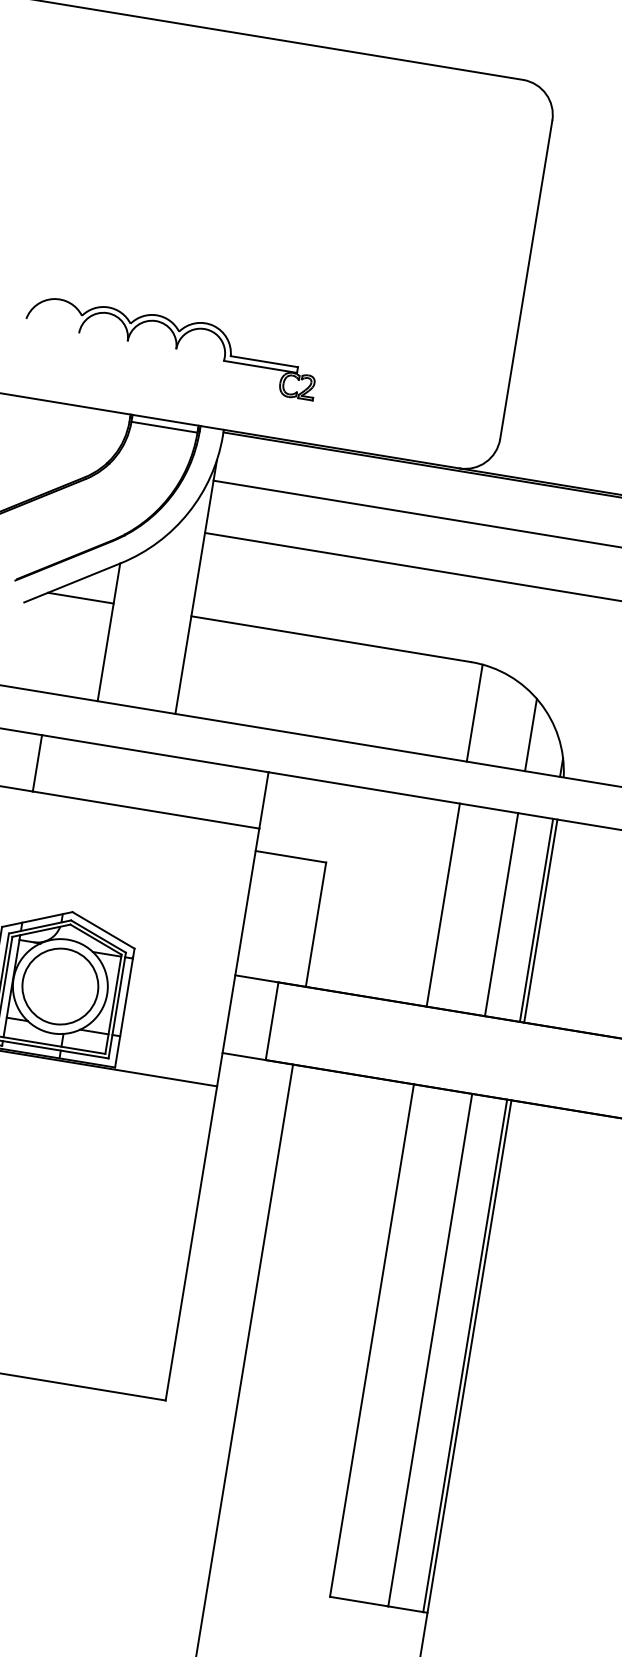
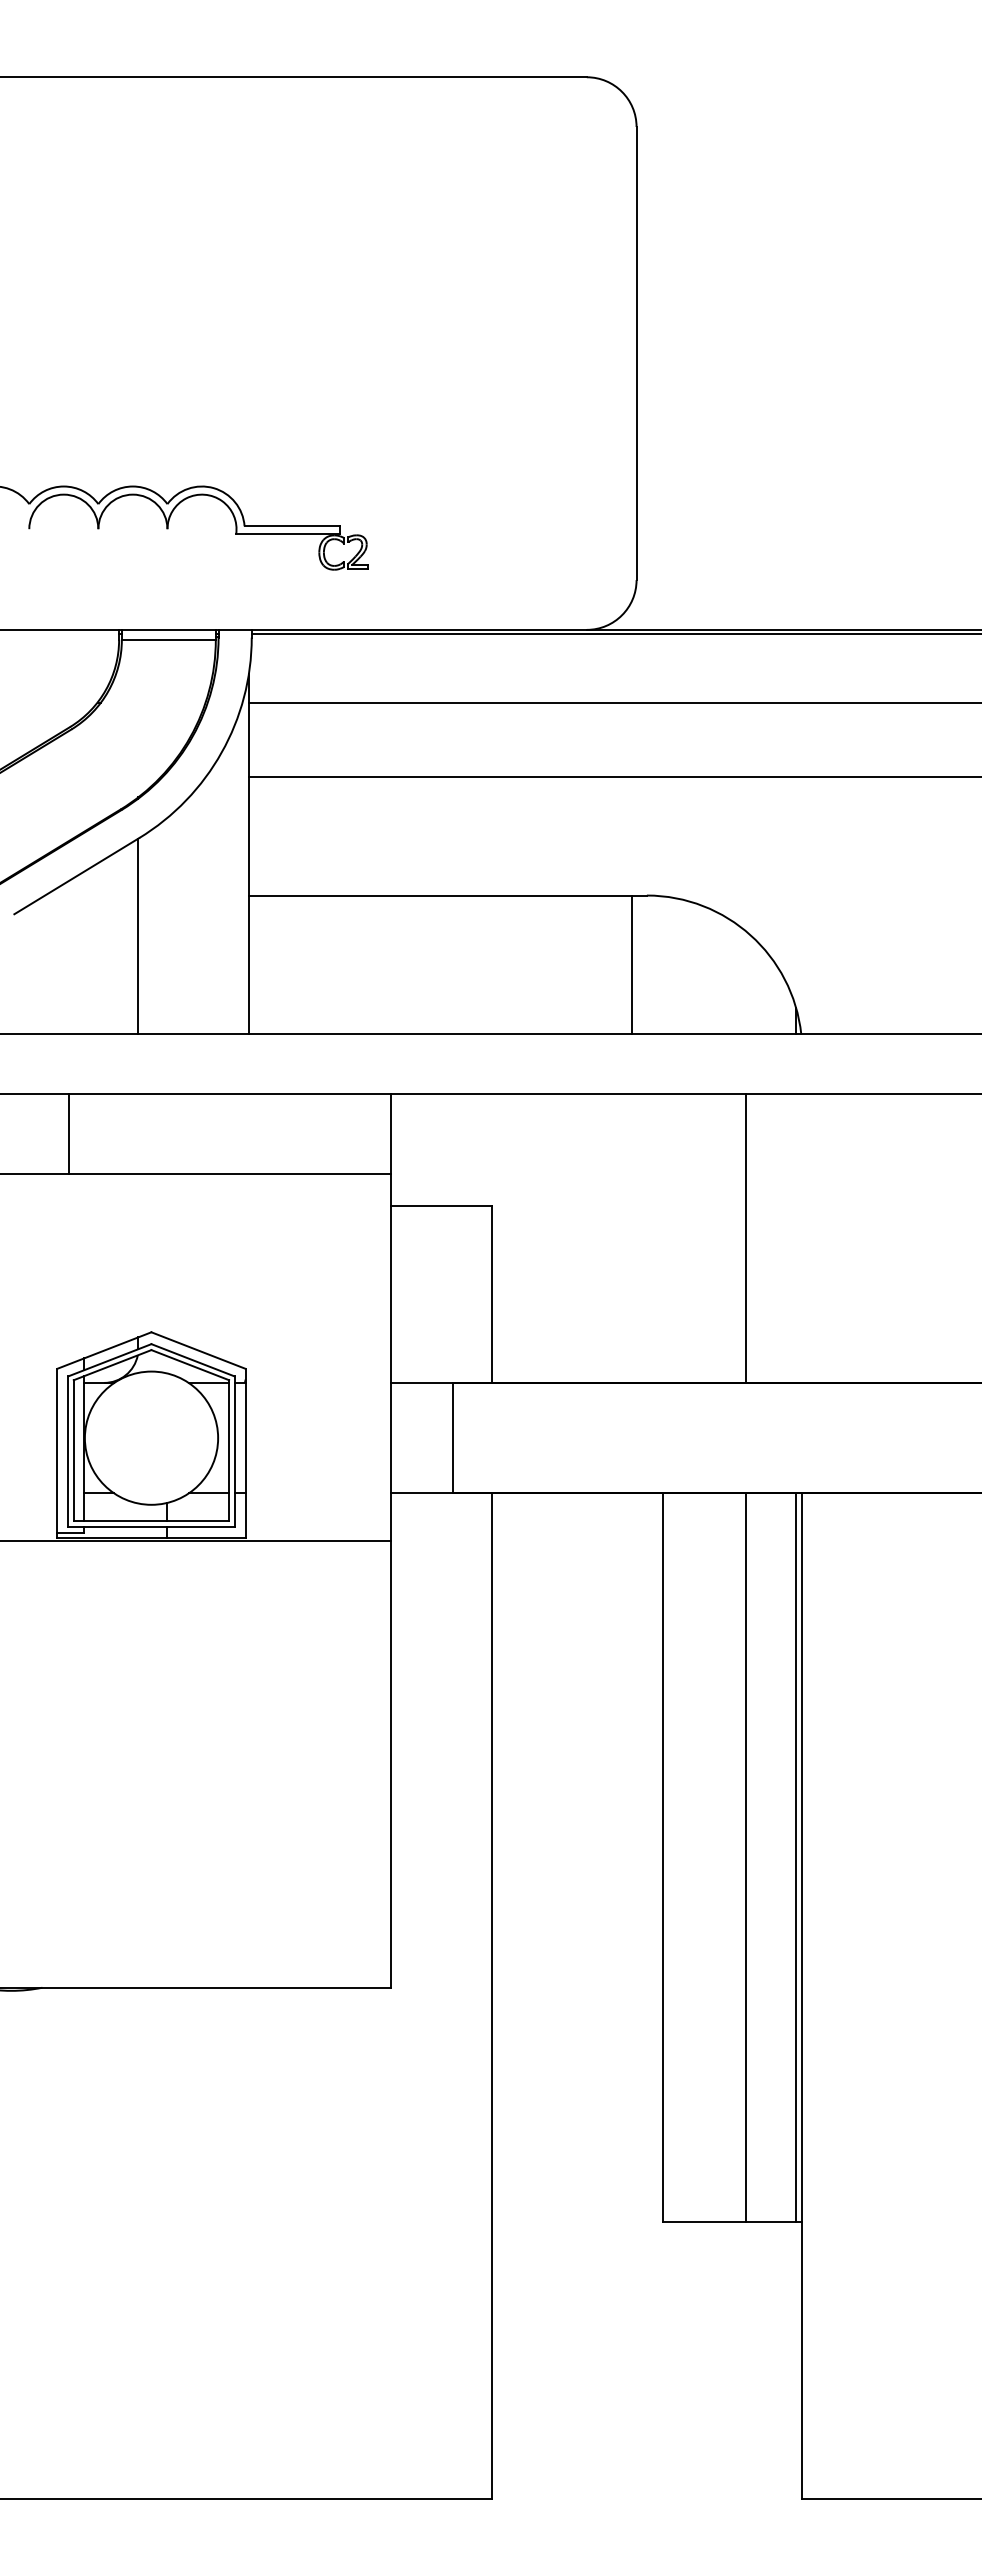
line: (80, 598) -> (91, 895), removed
line: (474, 713) -> (632, 965), moved
line: (531, 734) -> (746, 982), removed
line: (443, 905) -> (663, 1238), removed
line: (536, 920) -> (796, 1238), removed
line: (541, 921) -> (802, 1238), removed
circle: (60, 986) -> (151, 1438), removed

